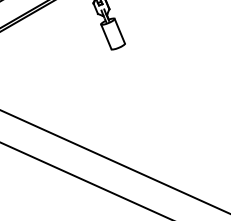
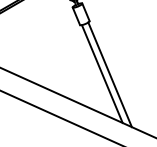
line: (142, 118) -> (102, 74), added
line: (153, 119) -> (109, 74), added

